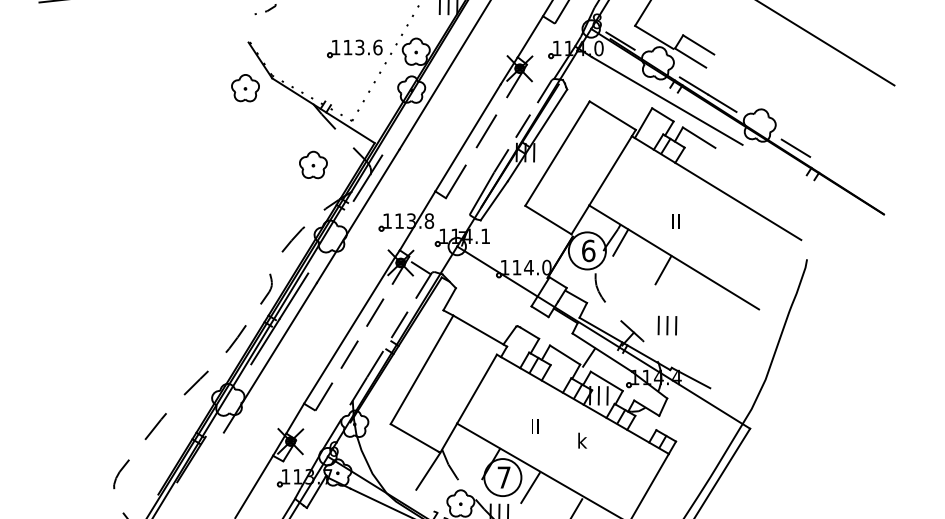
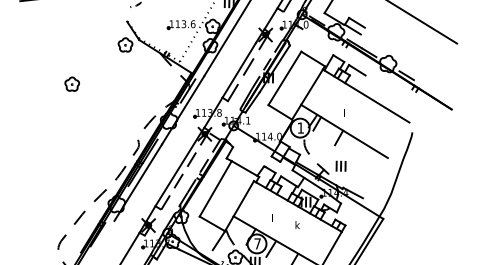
line: (666, 100) -> (340, 51), removed
part: (311, 163) -> (71, 83), moved
text: (587, 249) -> (300, 127), 6 -> 1

